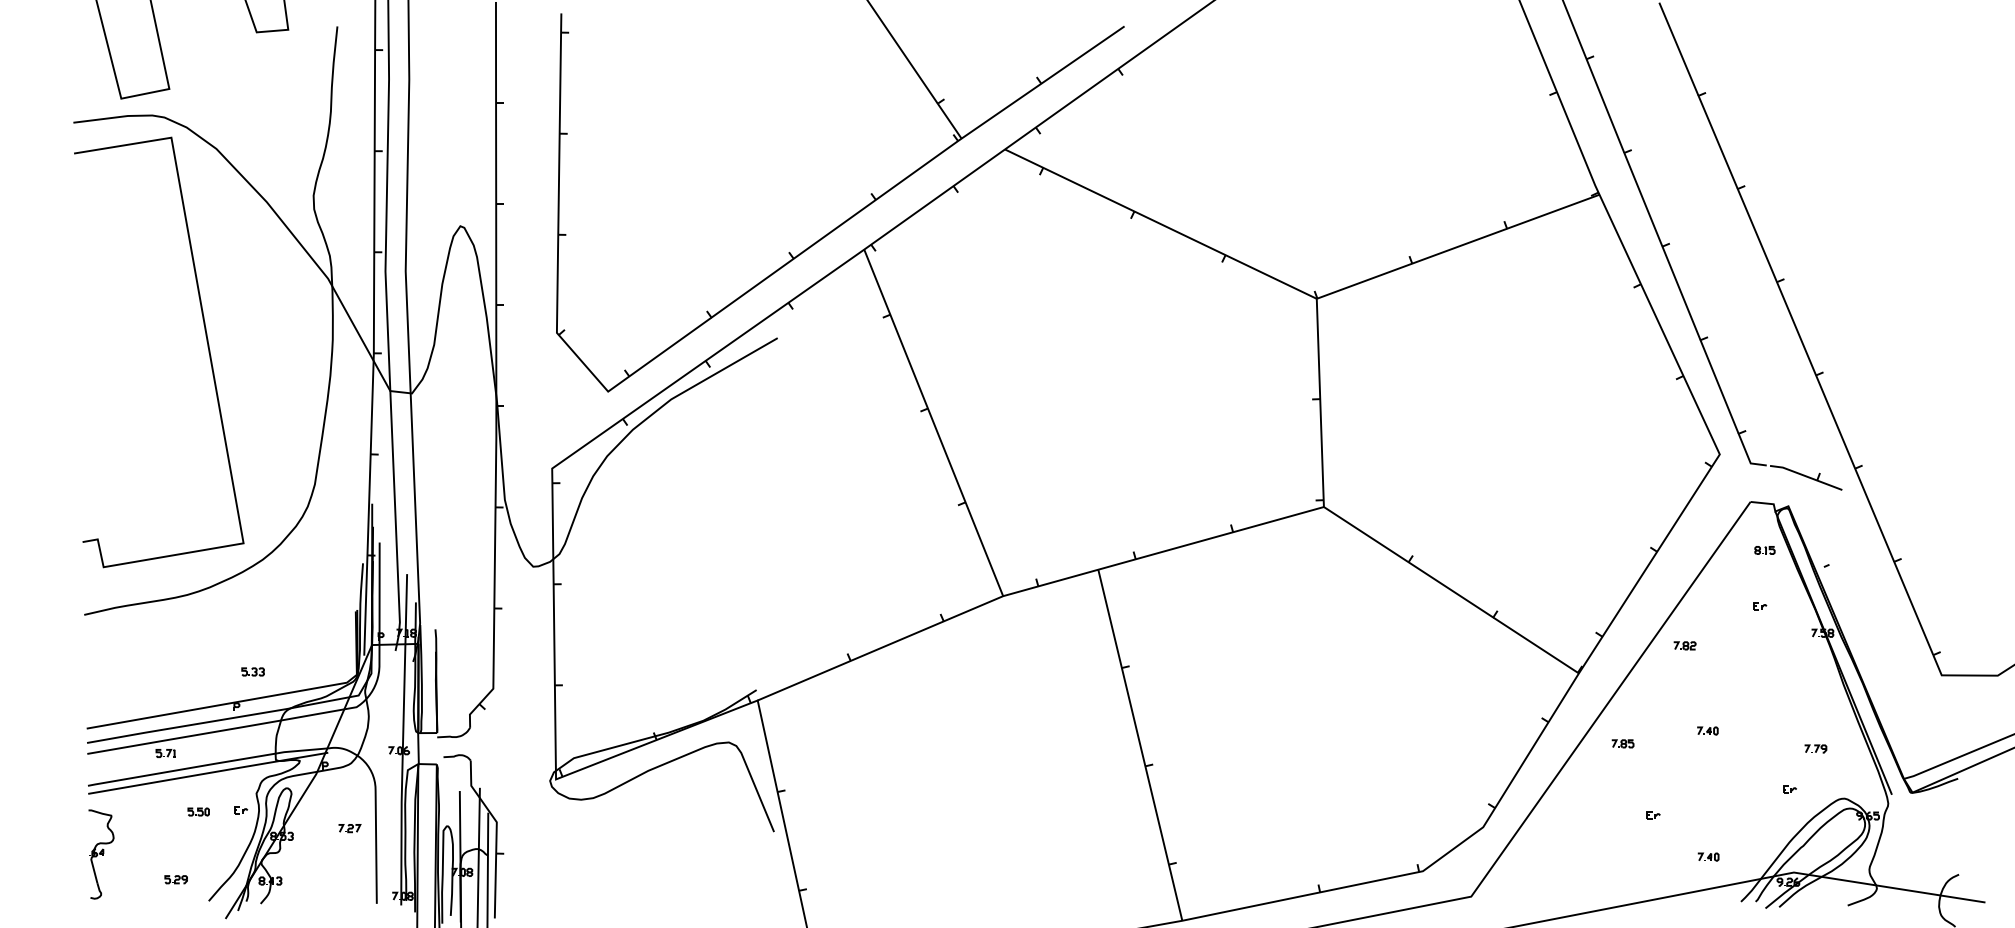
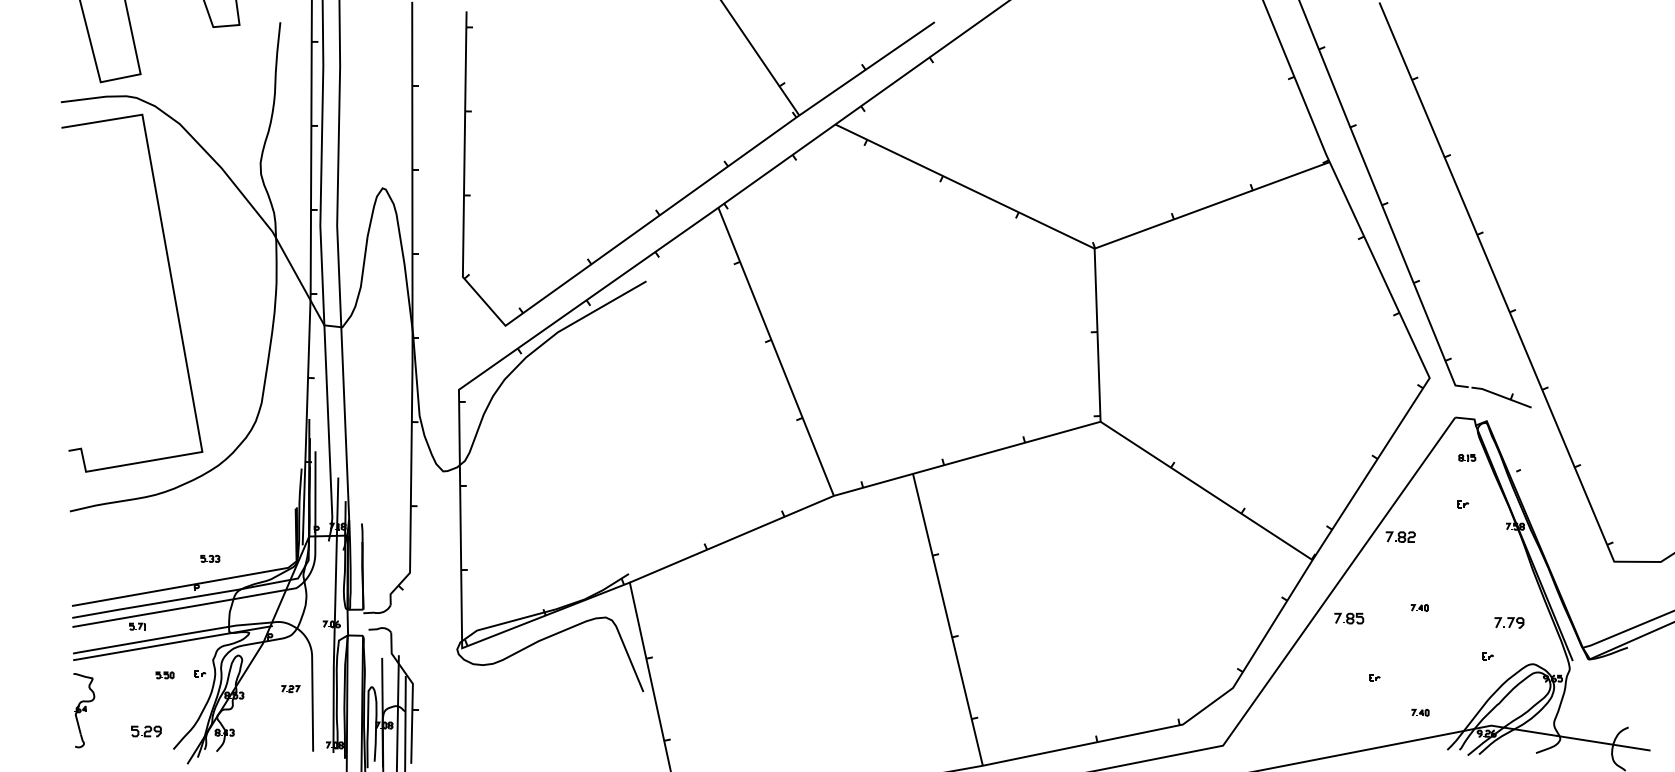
part: (1684, 645) -> (1400, 536), size x1.6
part: (1622, 743) -> (1348, 618), size x1.6
part: (1815, 748) -> (1509, 622), size x1.6
part: (175, 879) -> (145, 731), size x1.6

